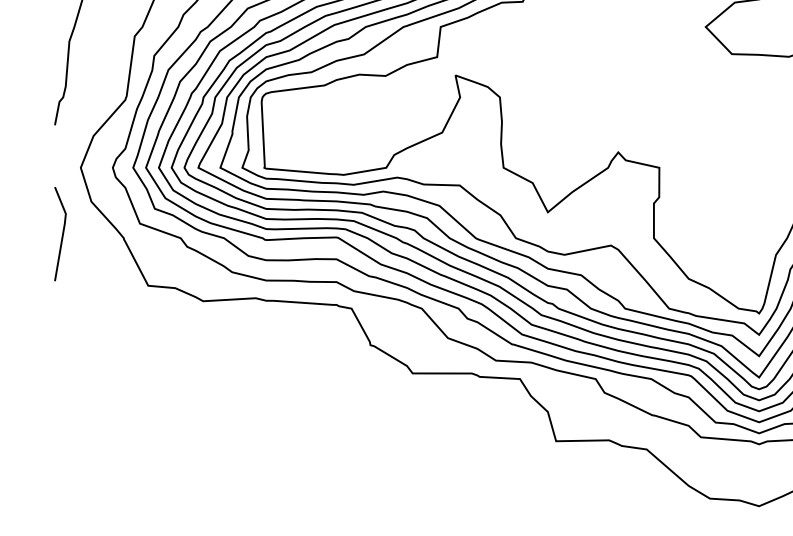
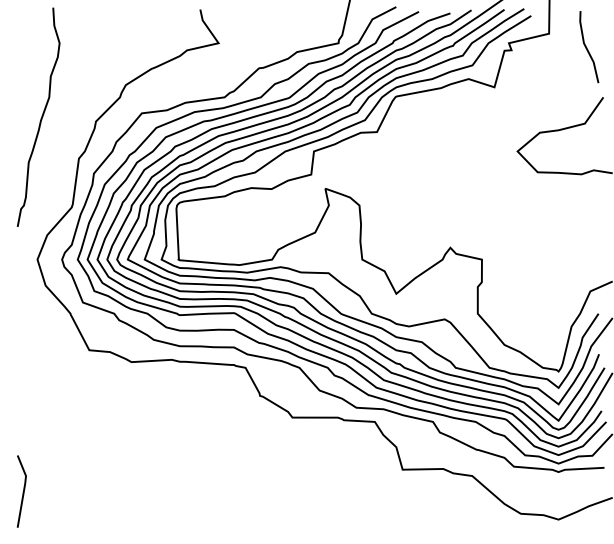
line: (61, 235) -> (22, 492), moved

